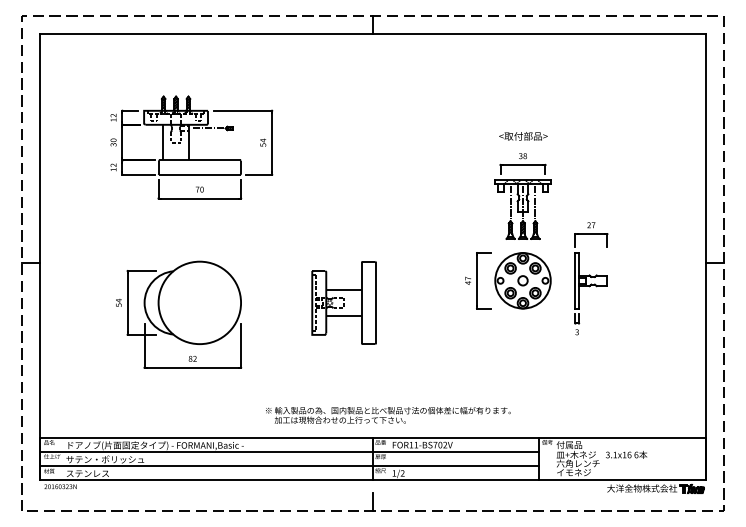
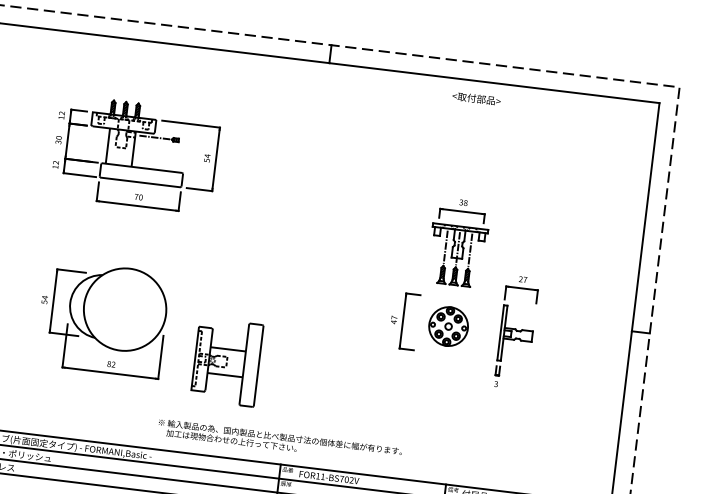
text: (523, 136) -> (476, 98), moved
part: (522, 280) -> (448, 326), size x0.7
part: (343, 302) -> (226, 361), moved
text: (388, 415) -> (280, 441), moved

